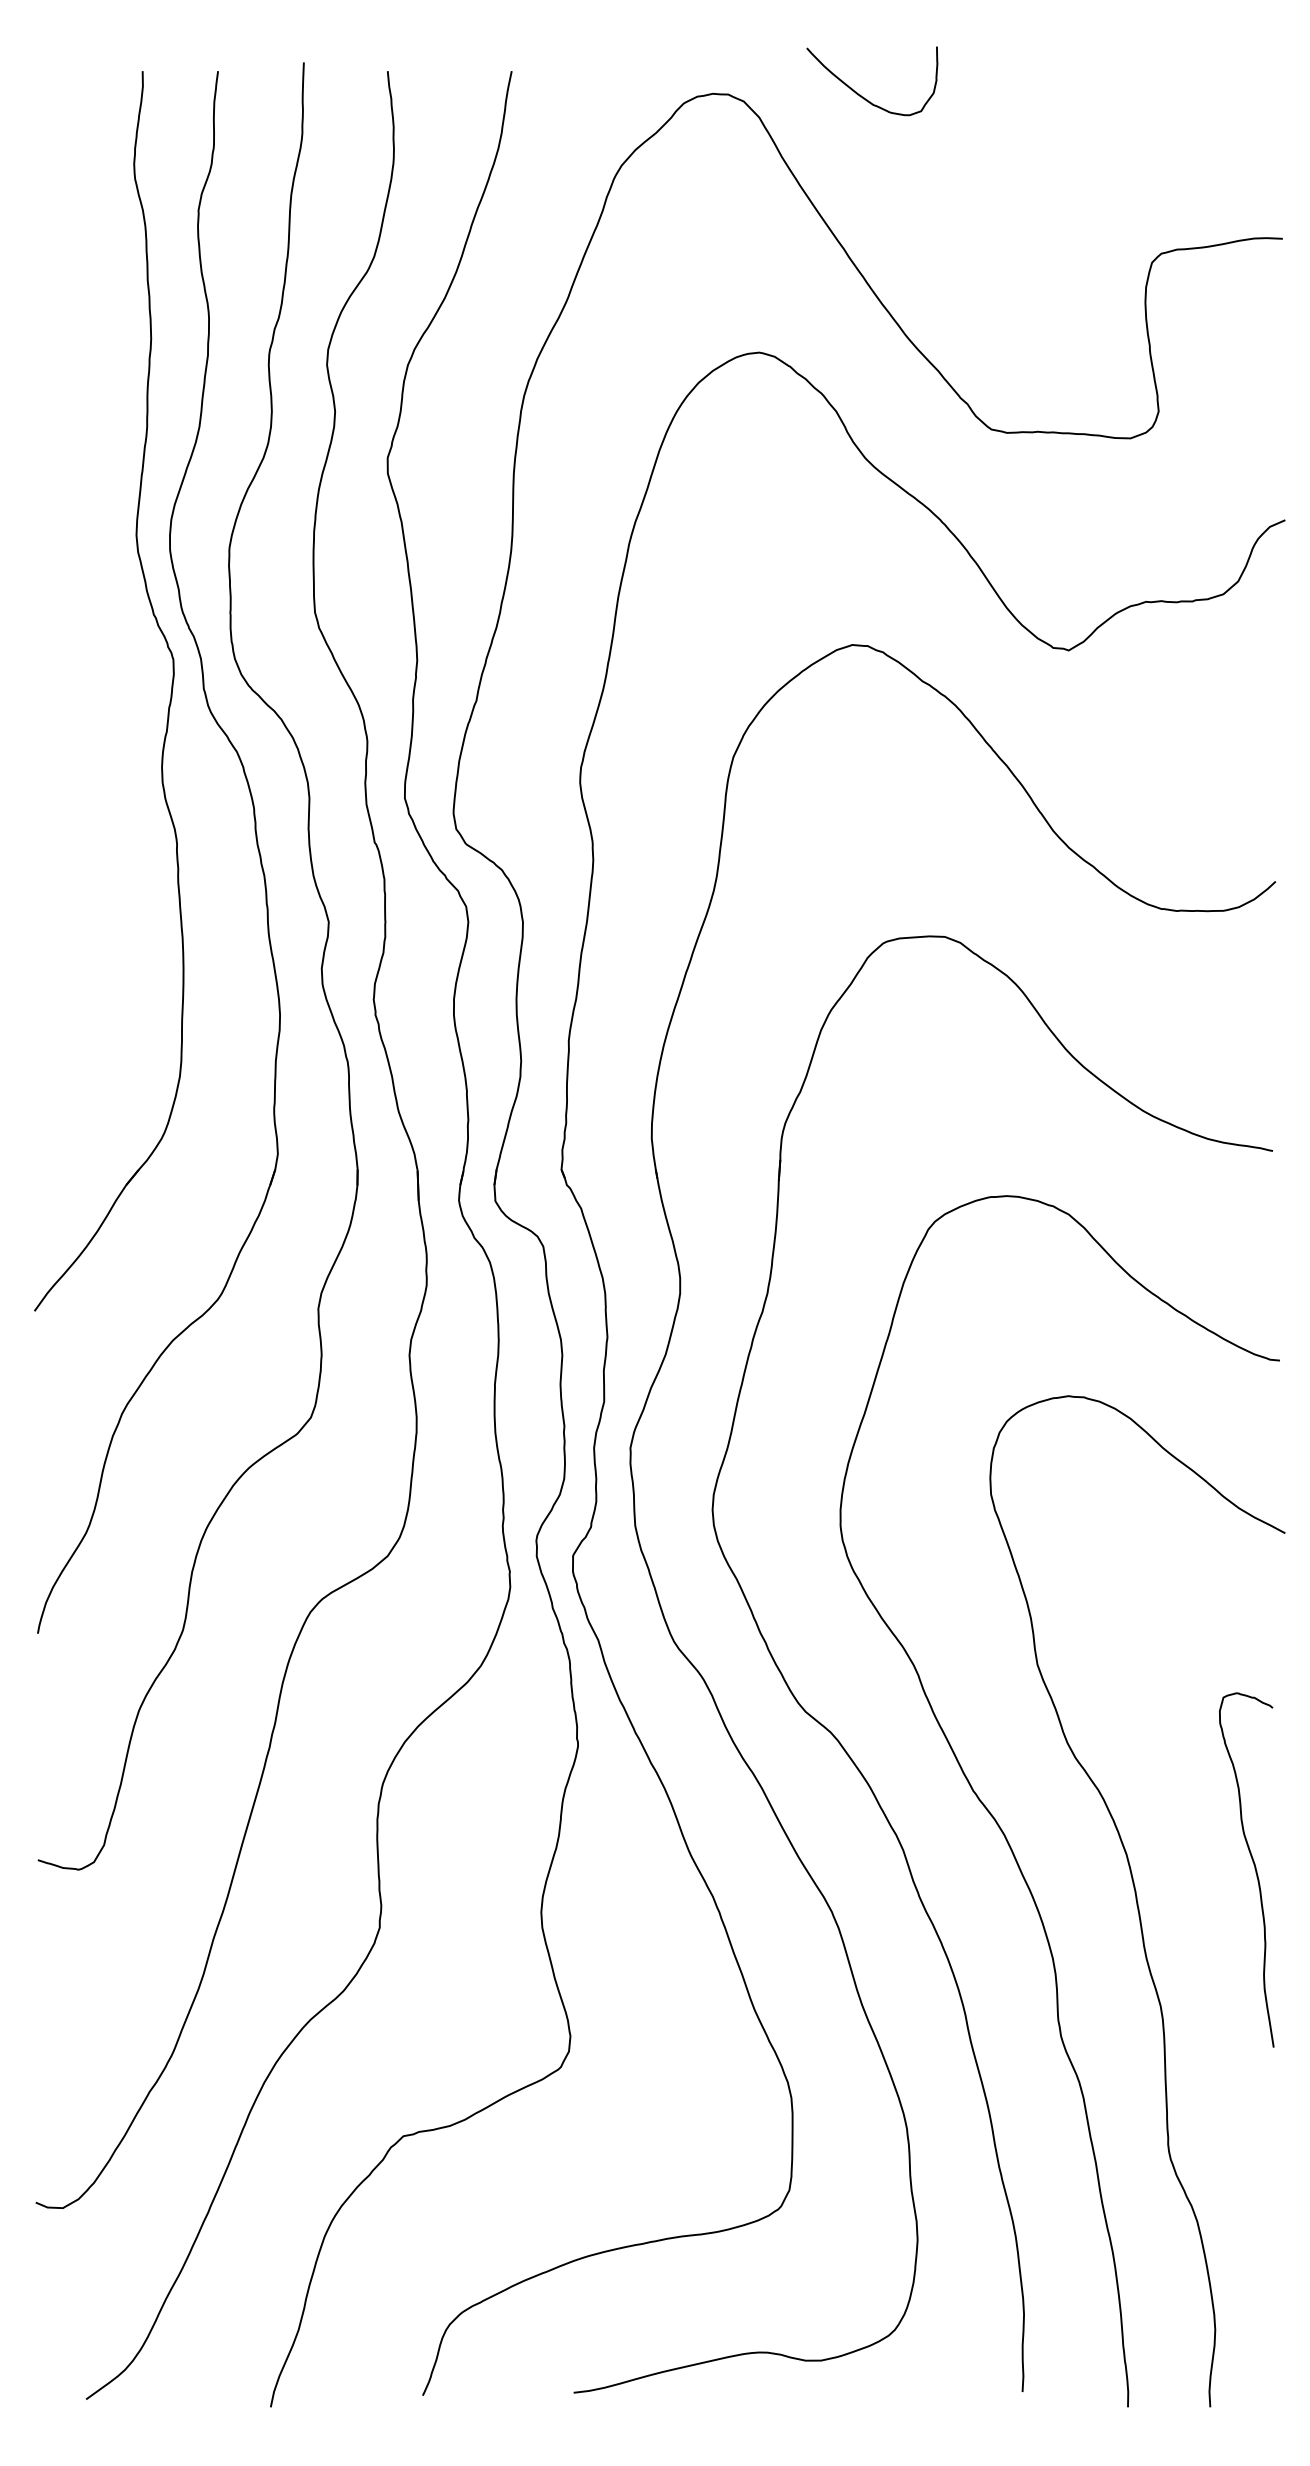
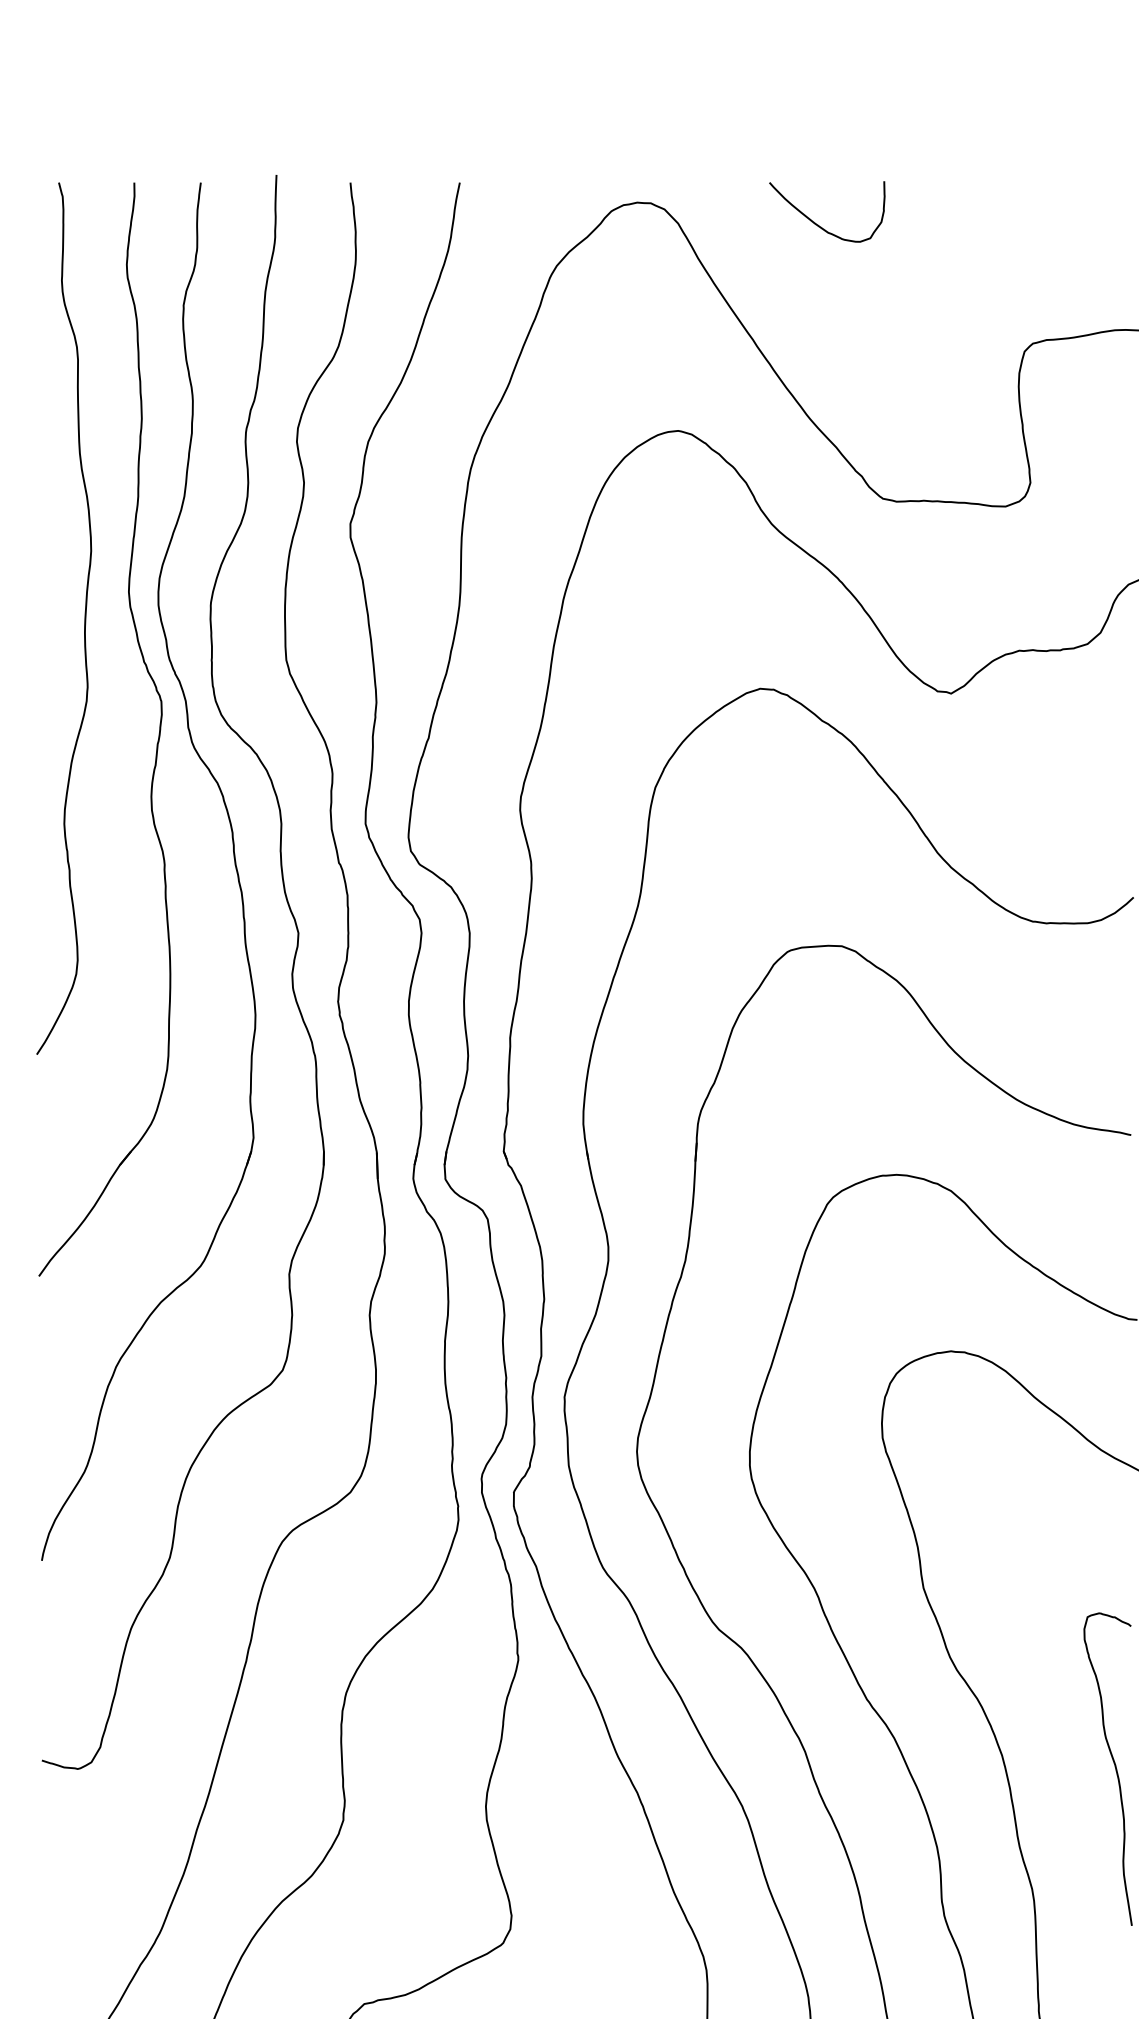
curve: (863, 96) -> (819, 225), moved
curve: (86, 565) -> (84, 618), added

